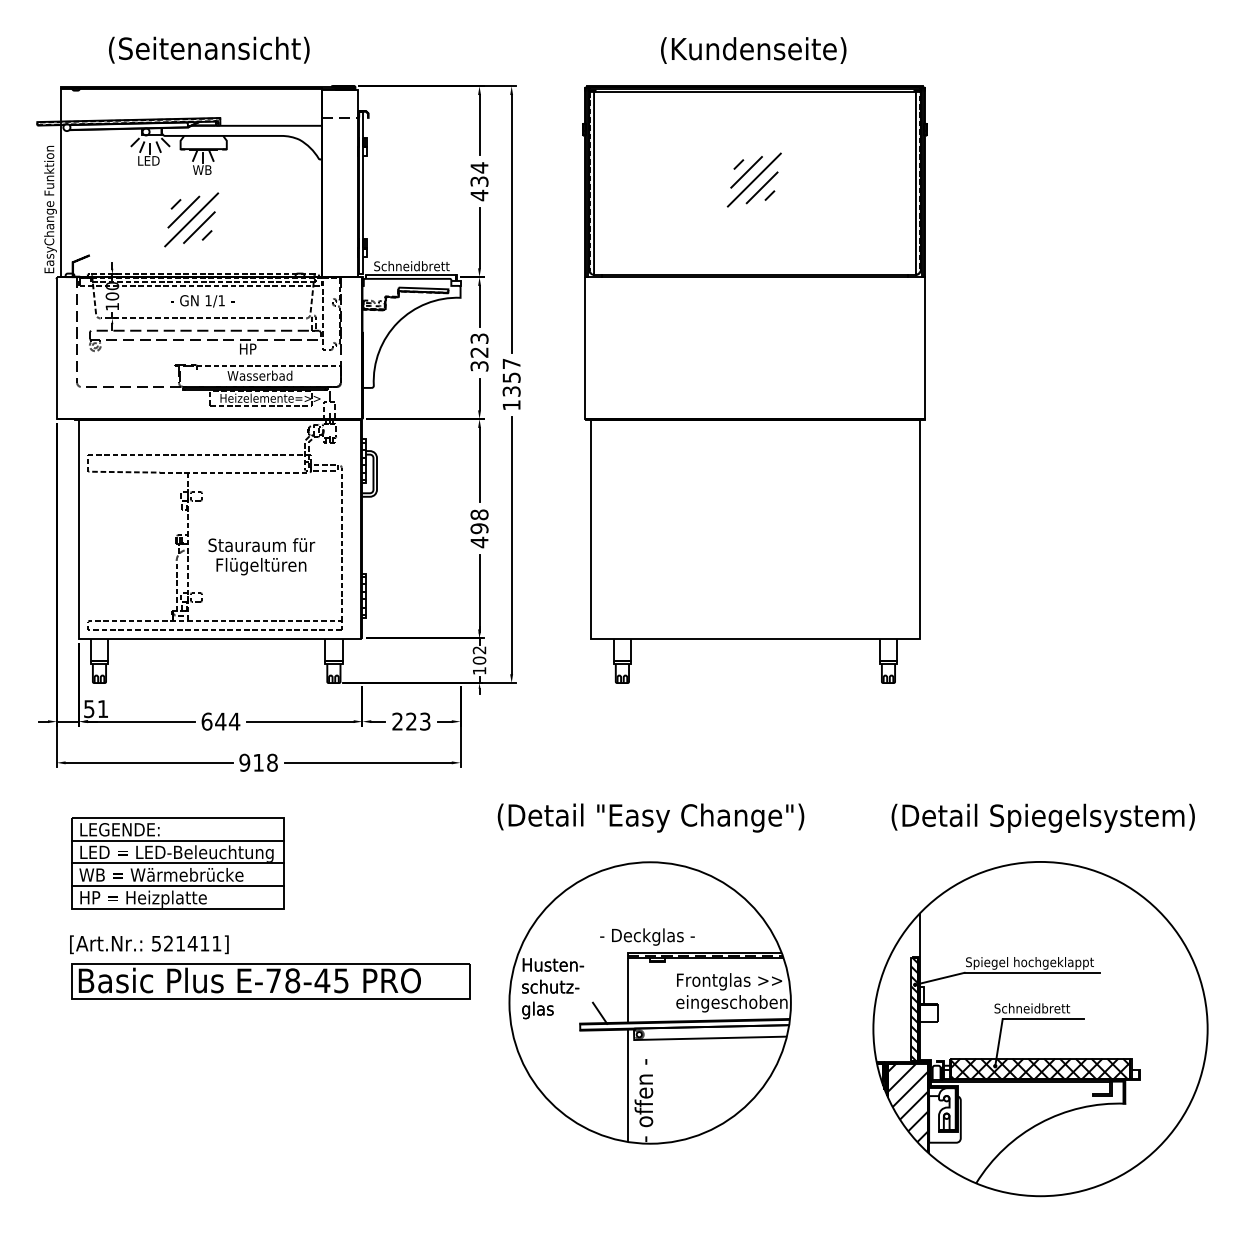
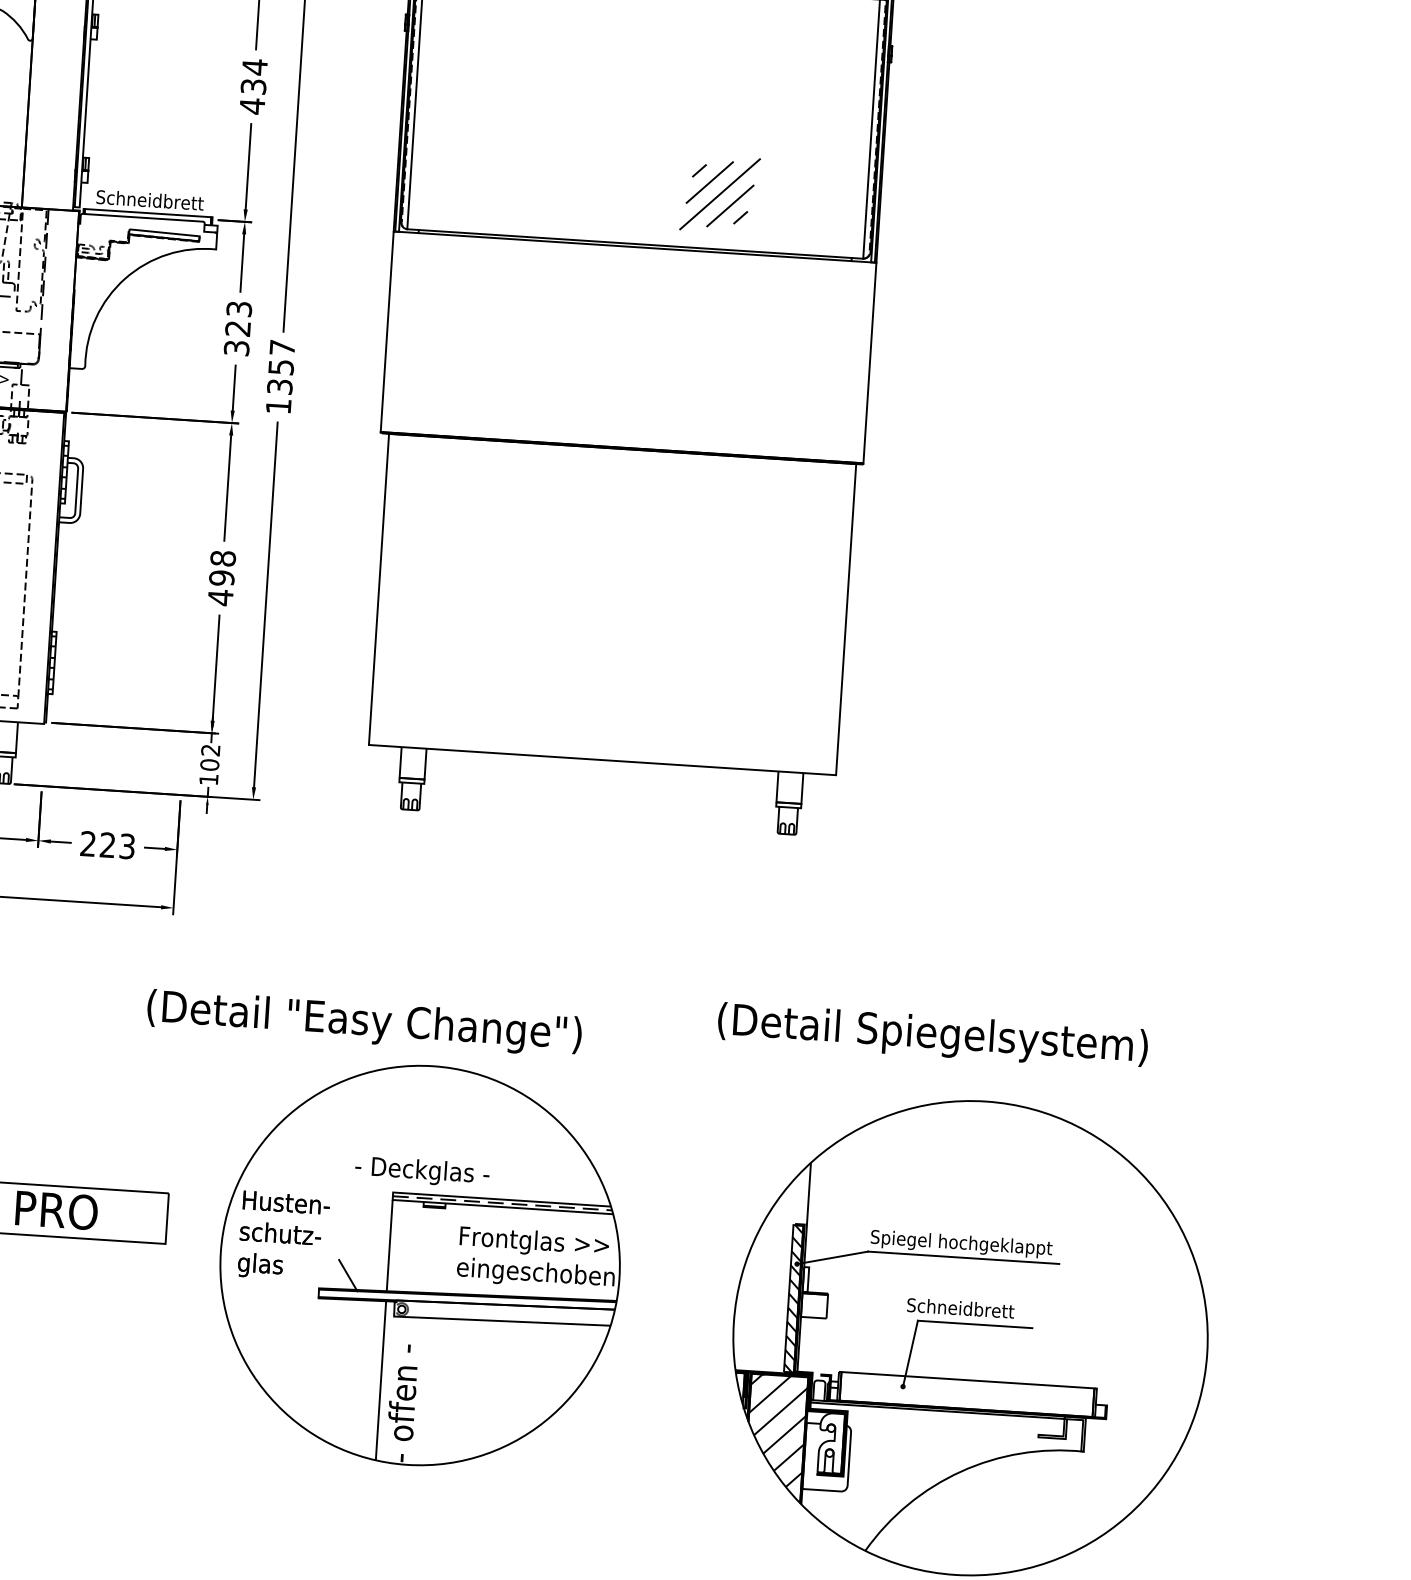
part: (753, 179) -> (718, 193), moved
text: (650, 817) -> (363, 1022), moved
text: (1042, 817) -> (931, 1034), moved
hatch: (1040, 1068) -> (966, 1394), removed

